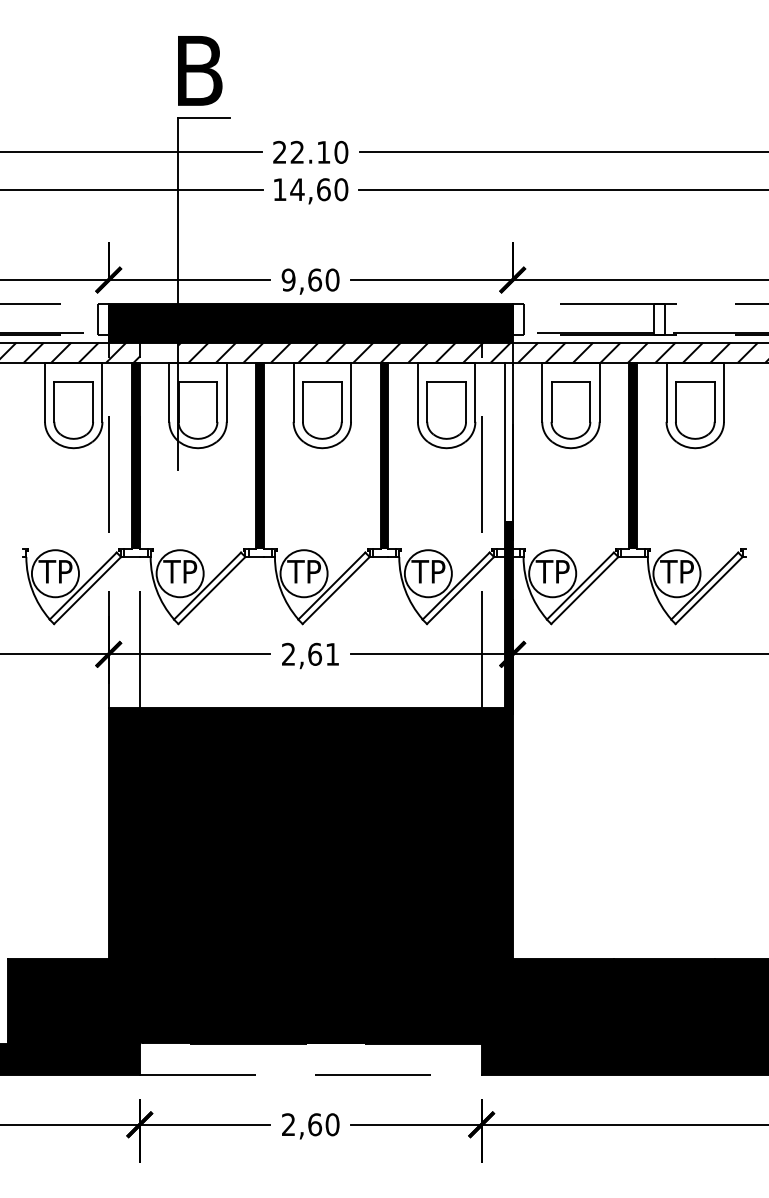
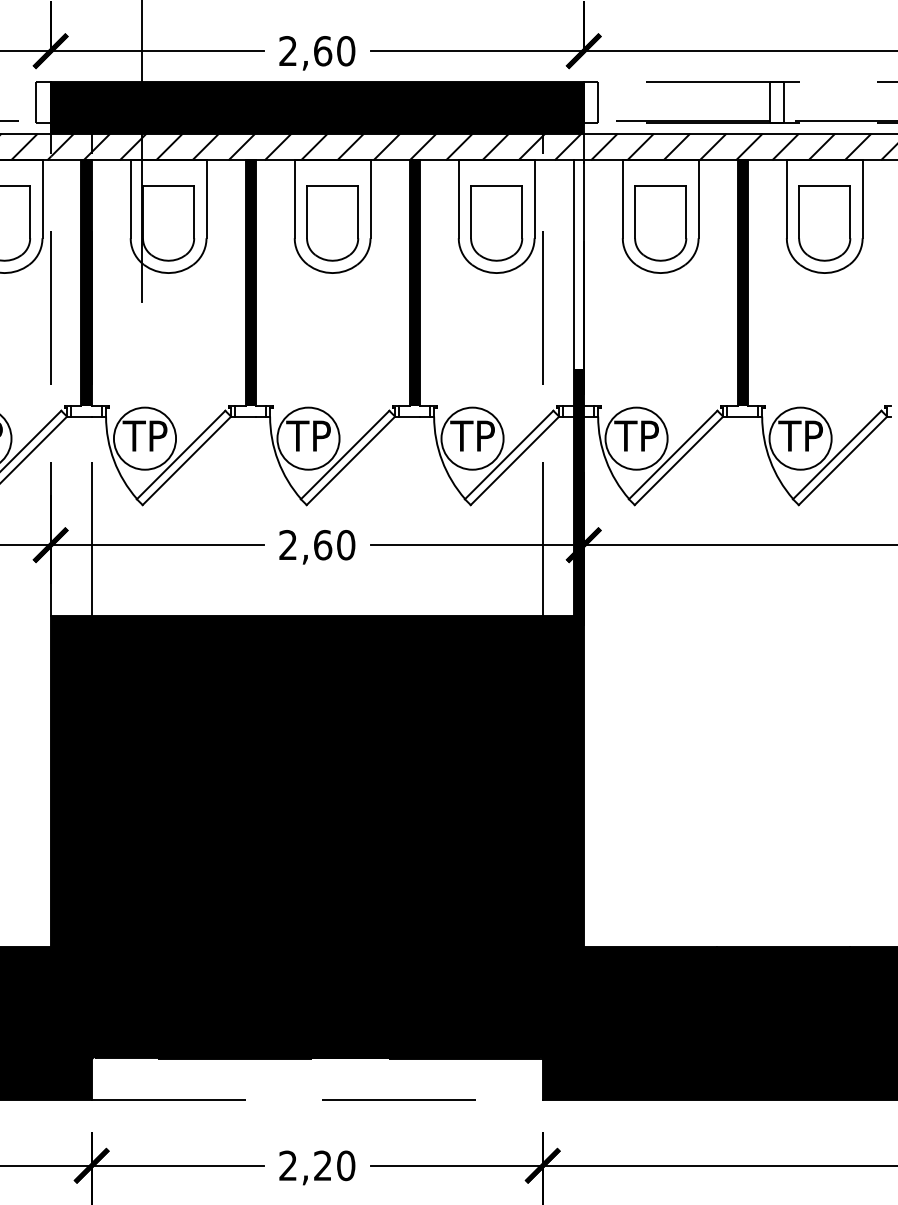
text: (288, 279) -> (287, 50), 9,60 -> 2,60
hatch: (159, 352) -> (117, 146), added
text: (332, 653) -> (346, 543), 2,61 -> 2,60
text: (315, 1124) -> (323, 1165), 2,60 -> 2,20

